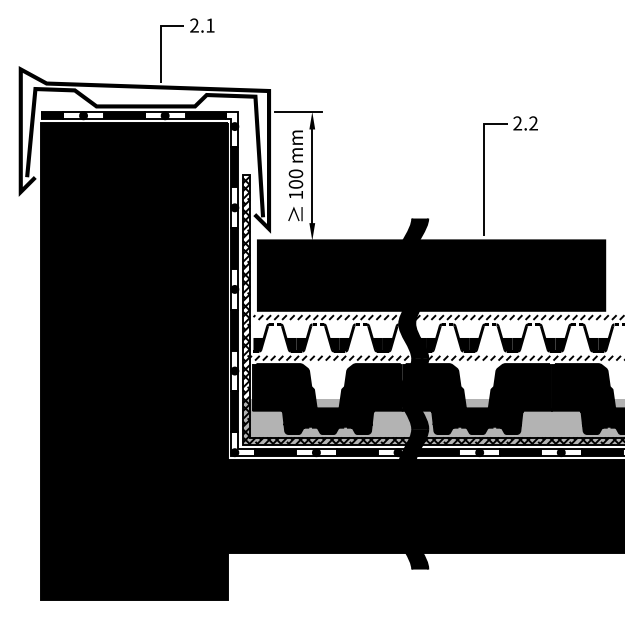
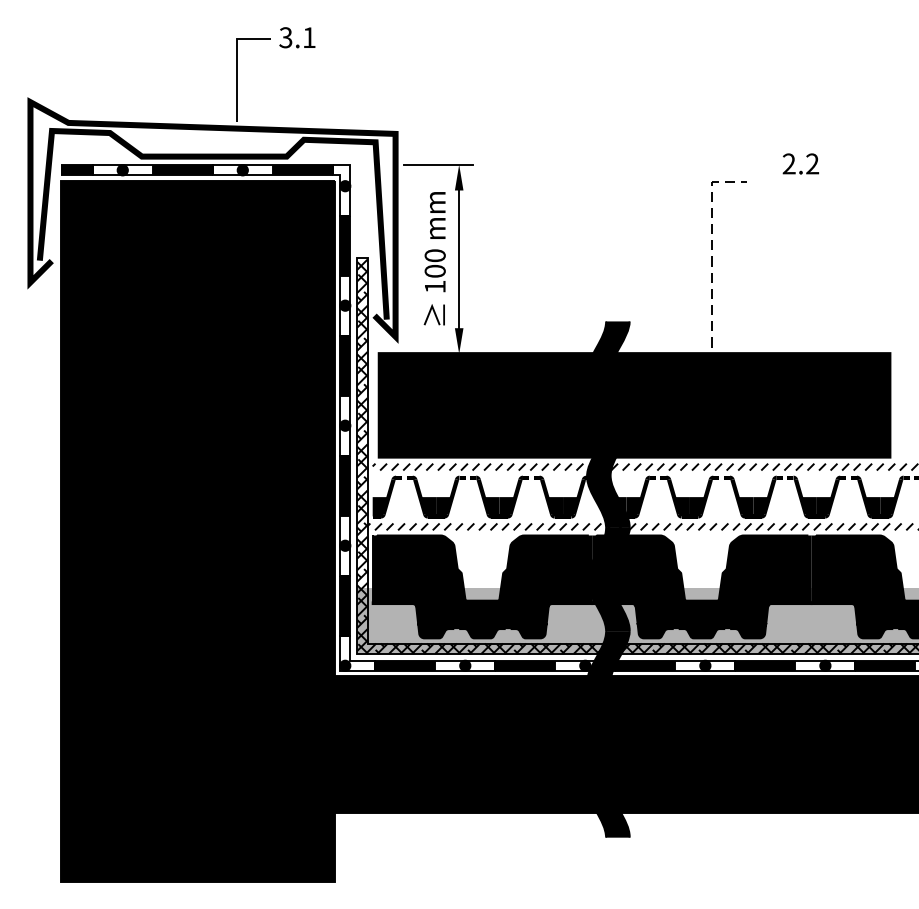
text: (194, 25) -> (285, 37), 2.1 -> 3.1
text: (525, 123) -> (800, 164), moved
line: (484, 167) -> (712, 246), solid -> dashed

